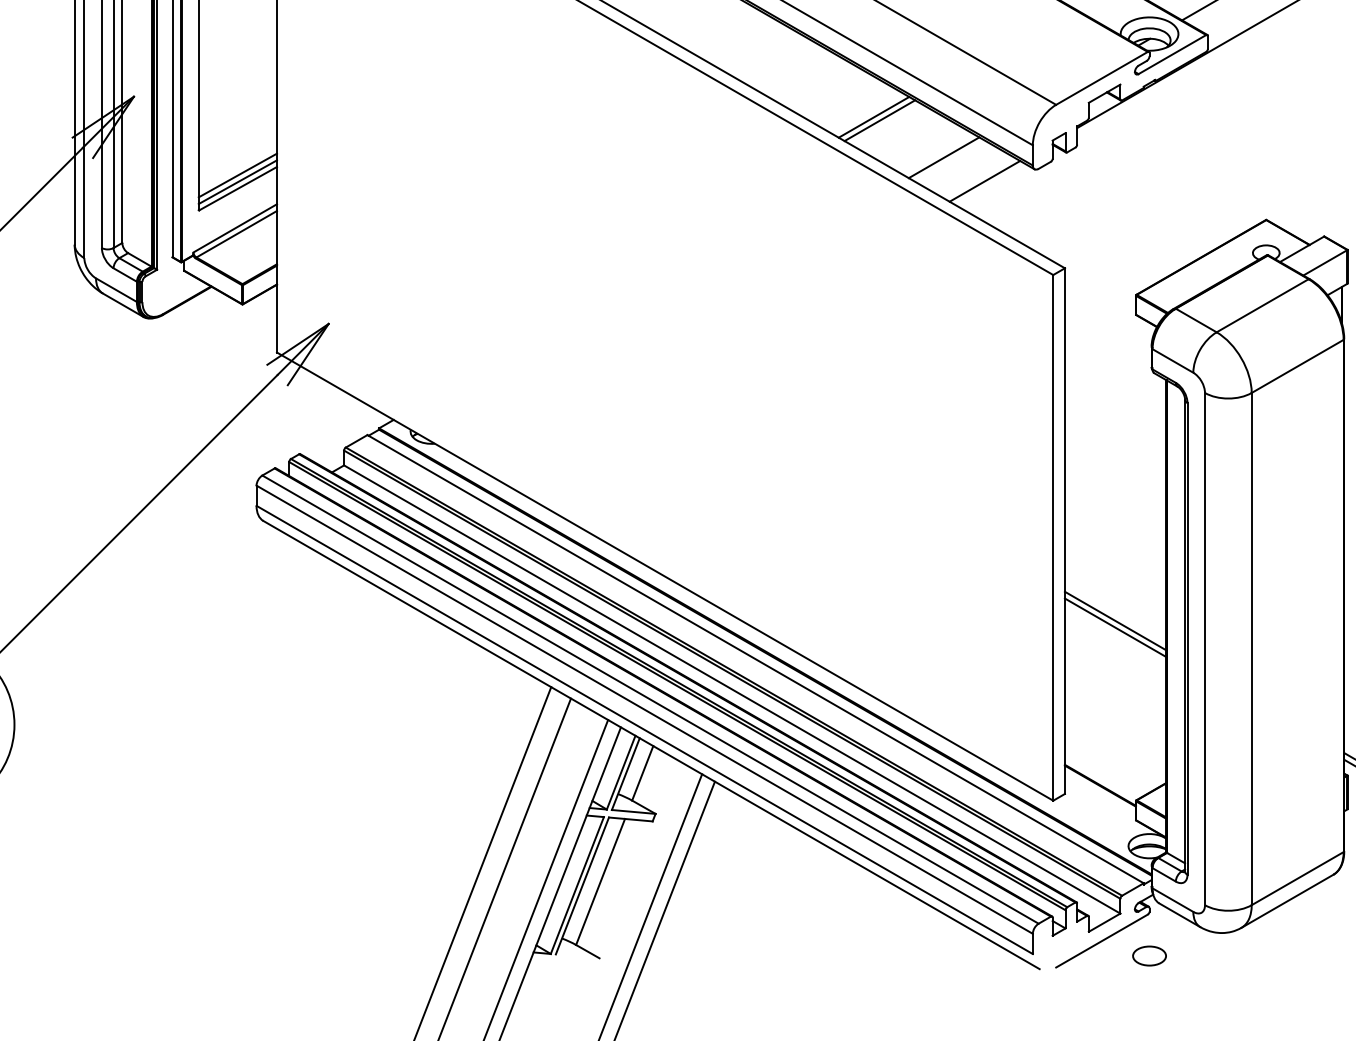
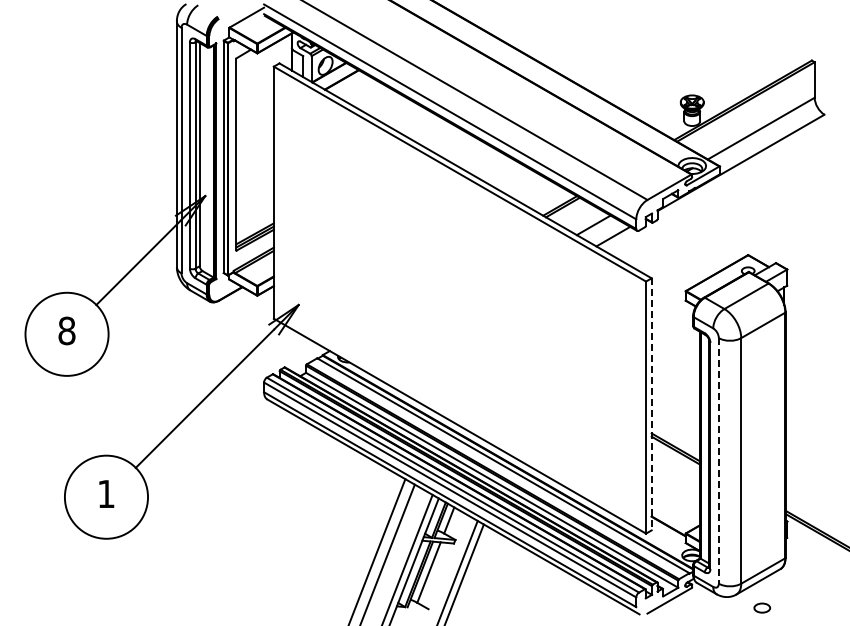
line: (1064, 531) -> (651, 404), solid -> dashed
line: (1204, 648) -> (718, 460), solid -> dashed
part: (1147, 954) -> (761, 607), moved

